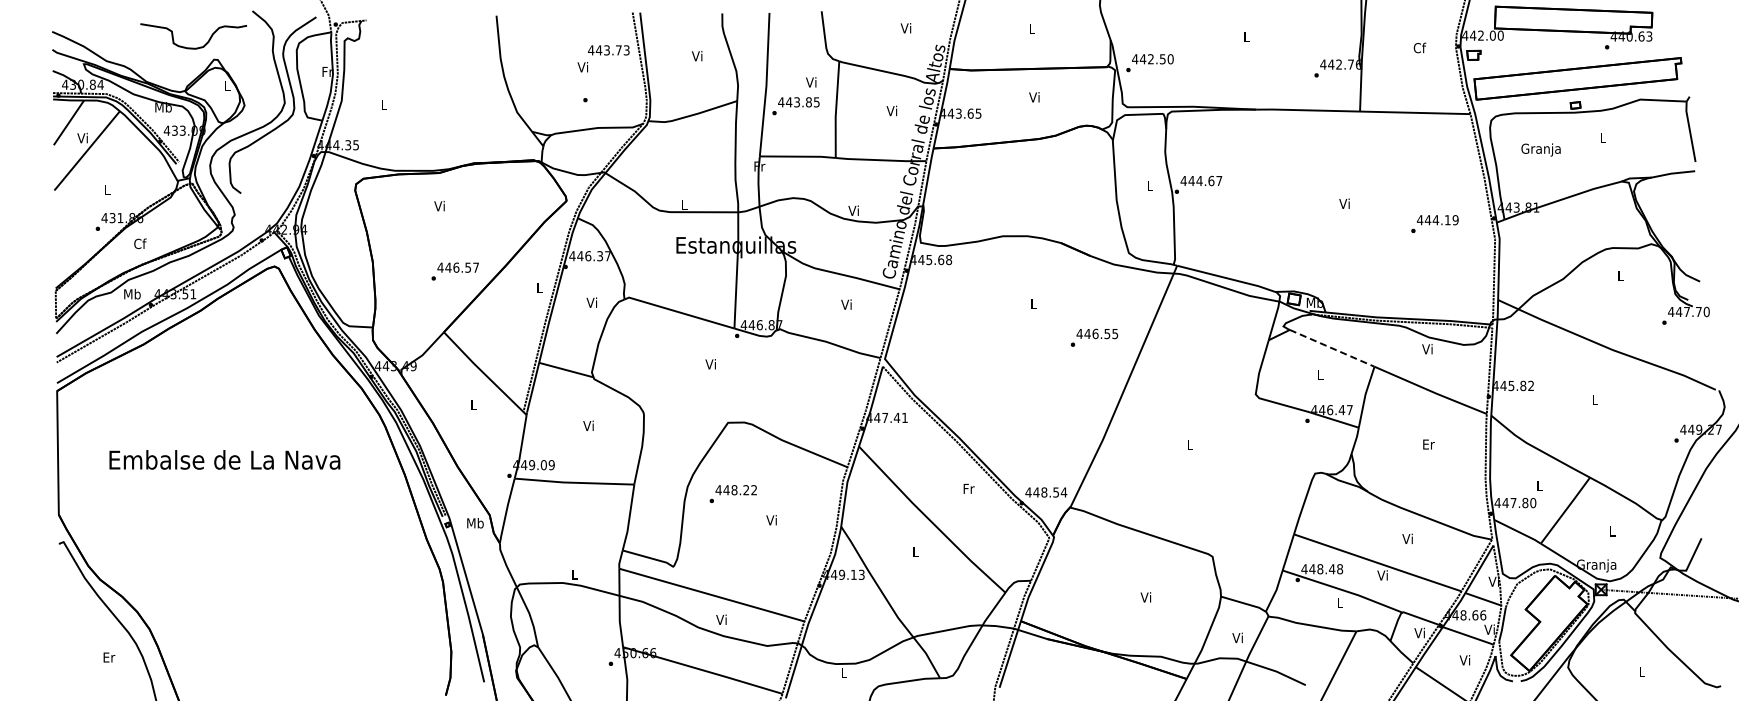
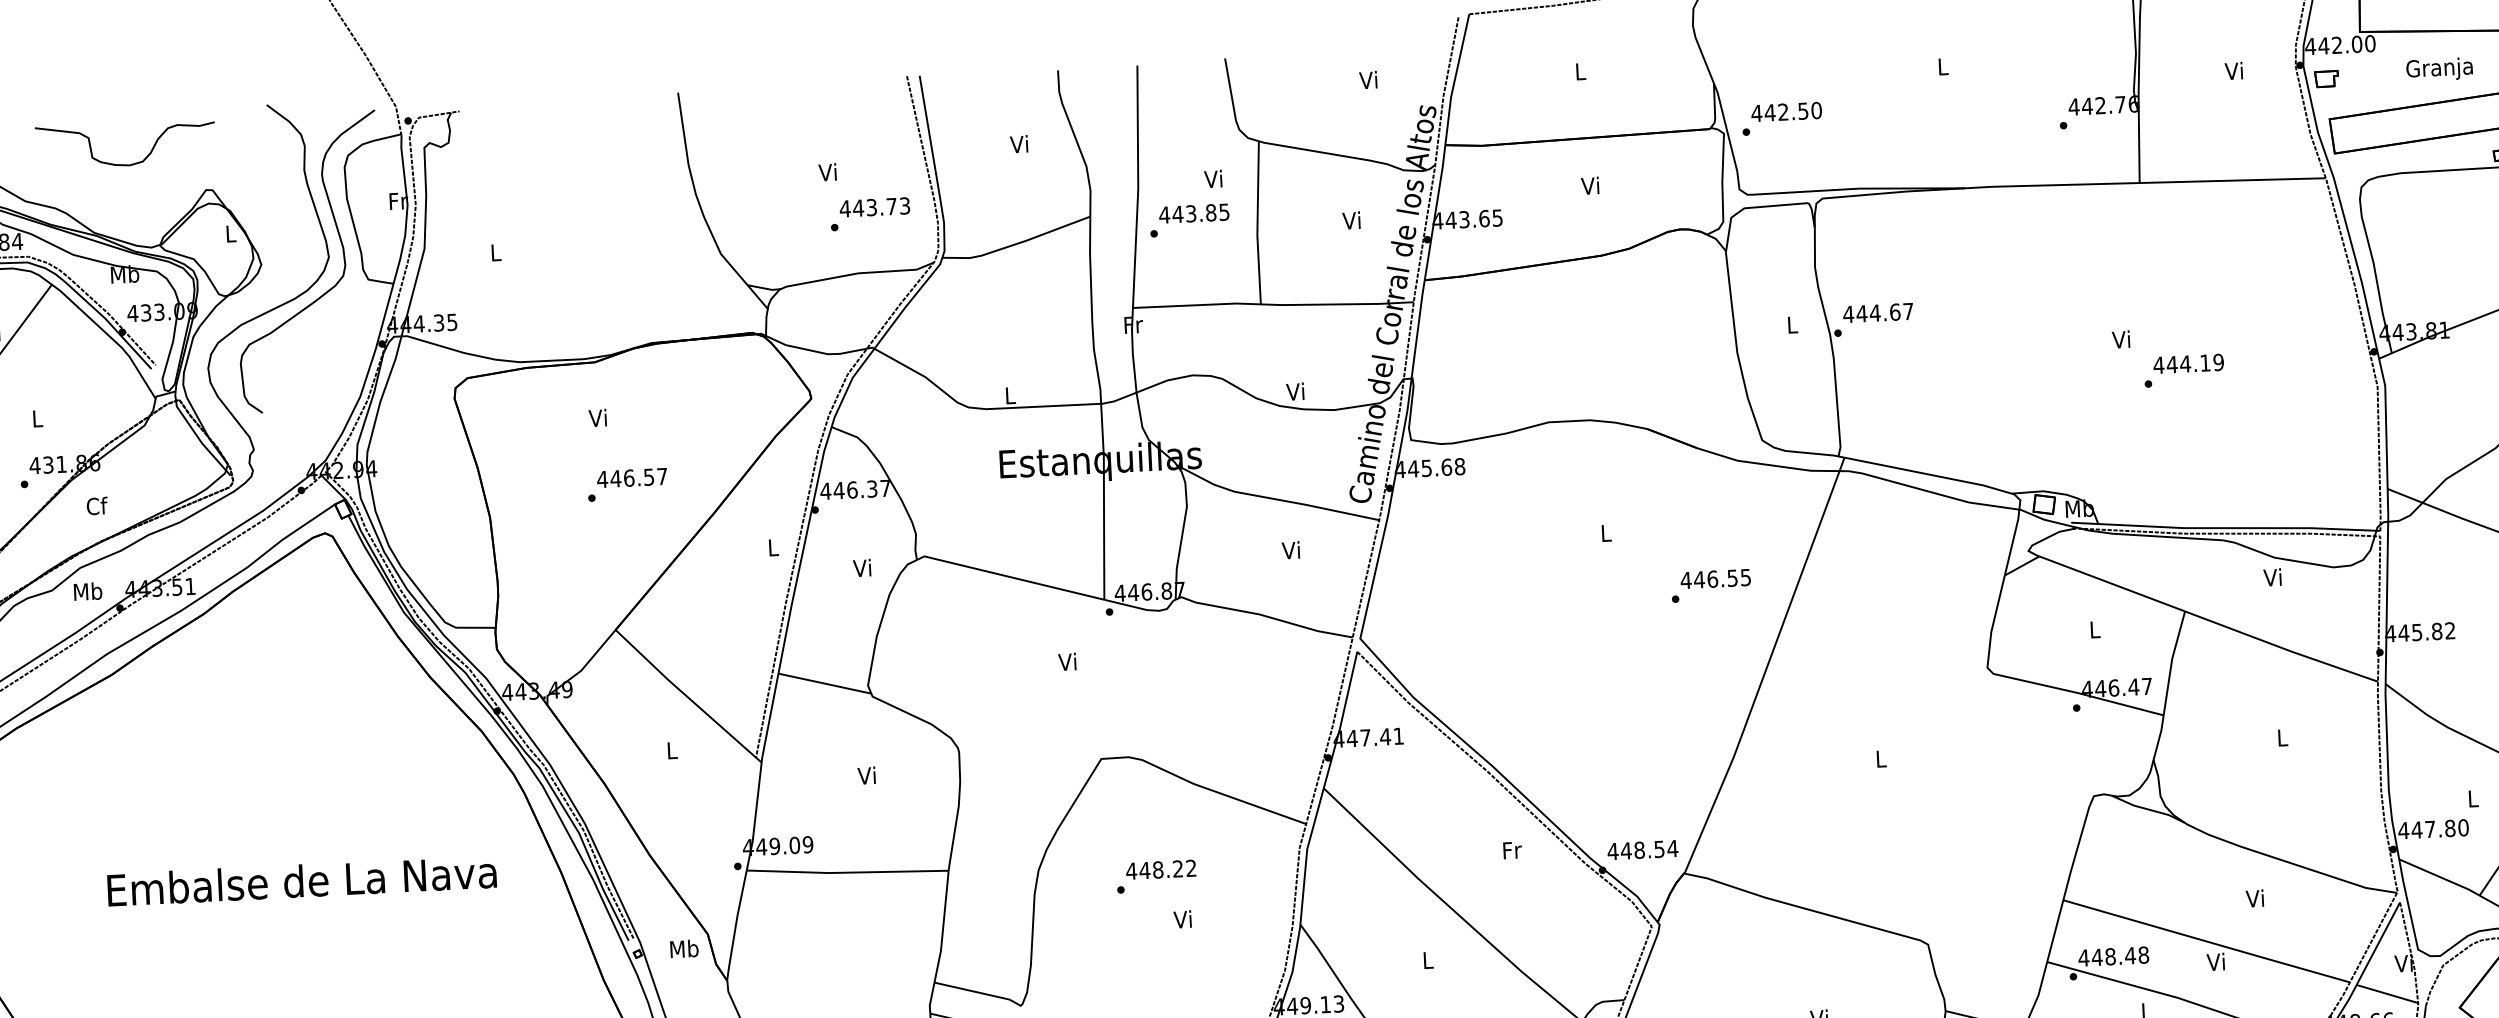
curve: (193, 47) -> (126, 163), moved
text: (1419, 47) -> (2234, 70), Cf -> Vi
text: (608, 50) -> (874, 207), moved
text: (1540, 149) -> (2438, 68), moved
text: (1434, 223) -> (2183, 369), moved
text: (454, 271) -> (626, 484), moved
line: (1332, 348) -> (2112, 584), dashed -> solid
text: (1428, 444) -> (2282, 737), Er -> L
text: (224, 459) -> (301, 880), moved
text: (732, 493) -> (1155, 875), moved

